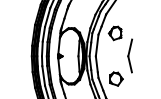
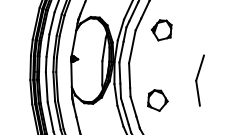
part: (130, 55) -> (199, 79), moved

